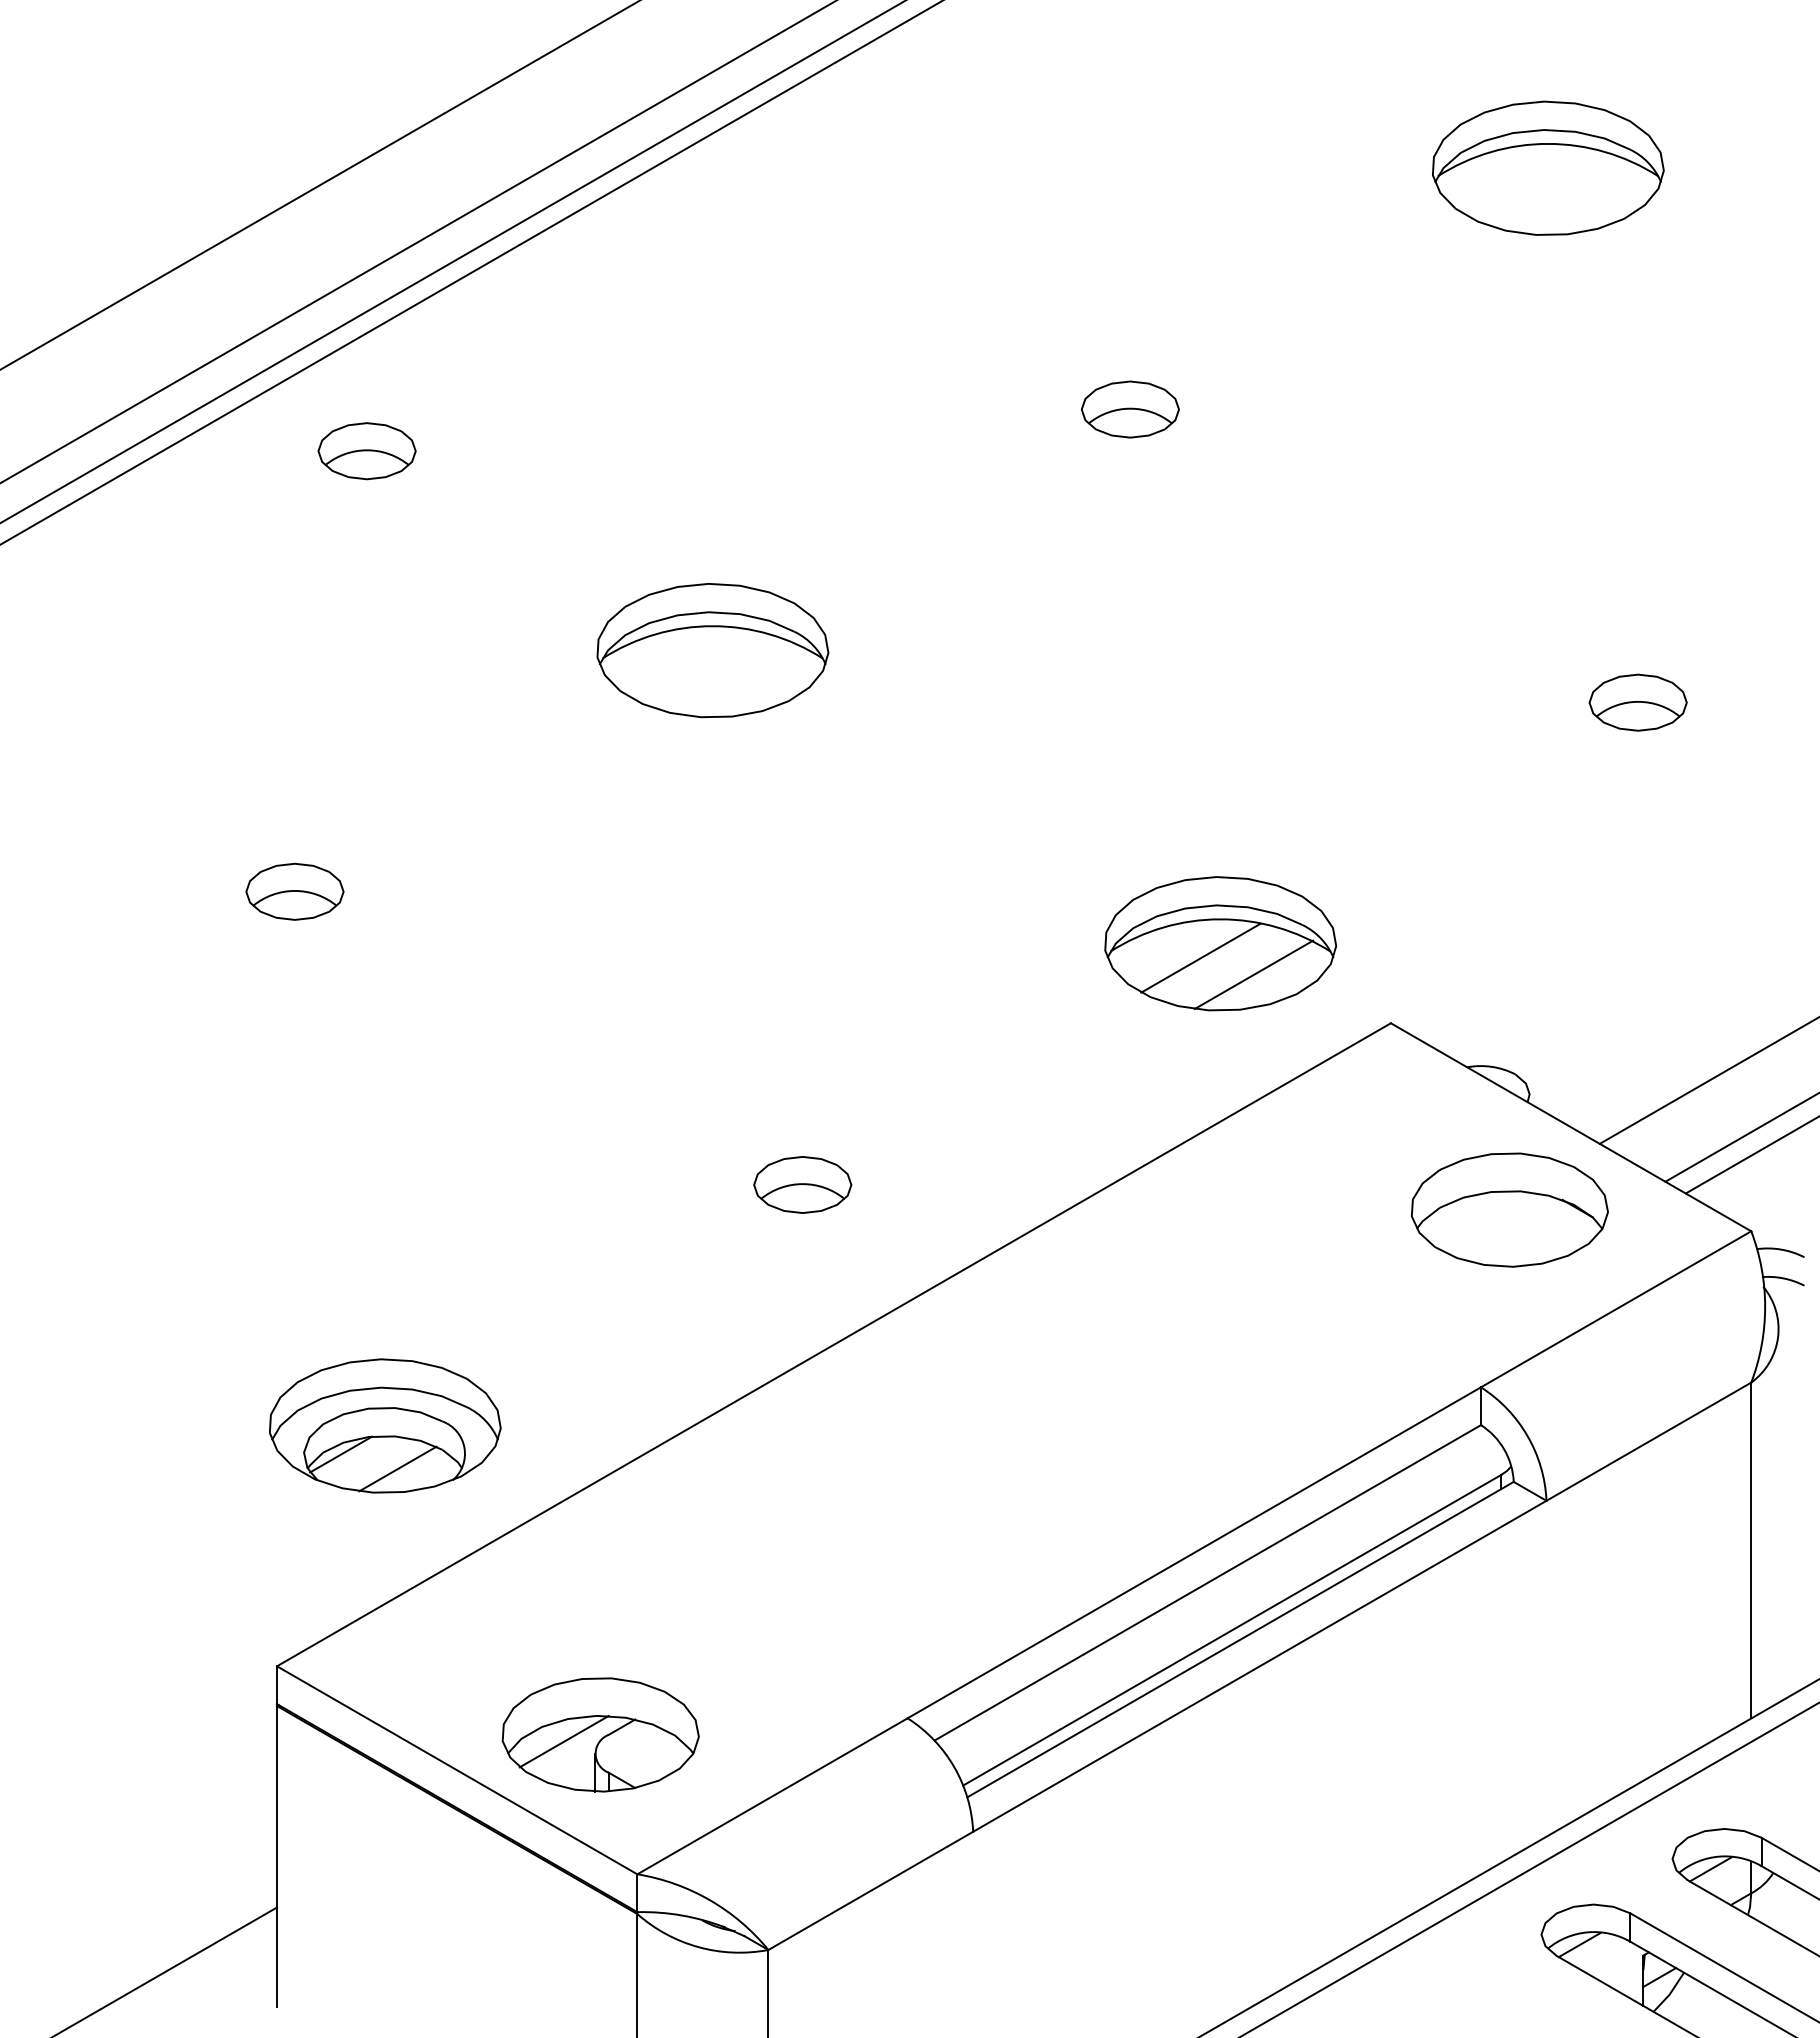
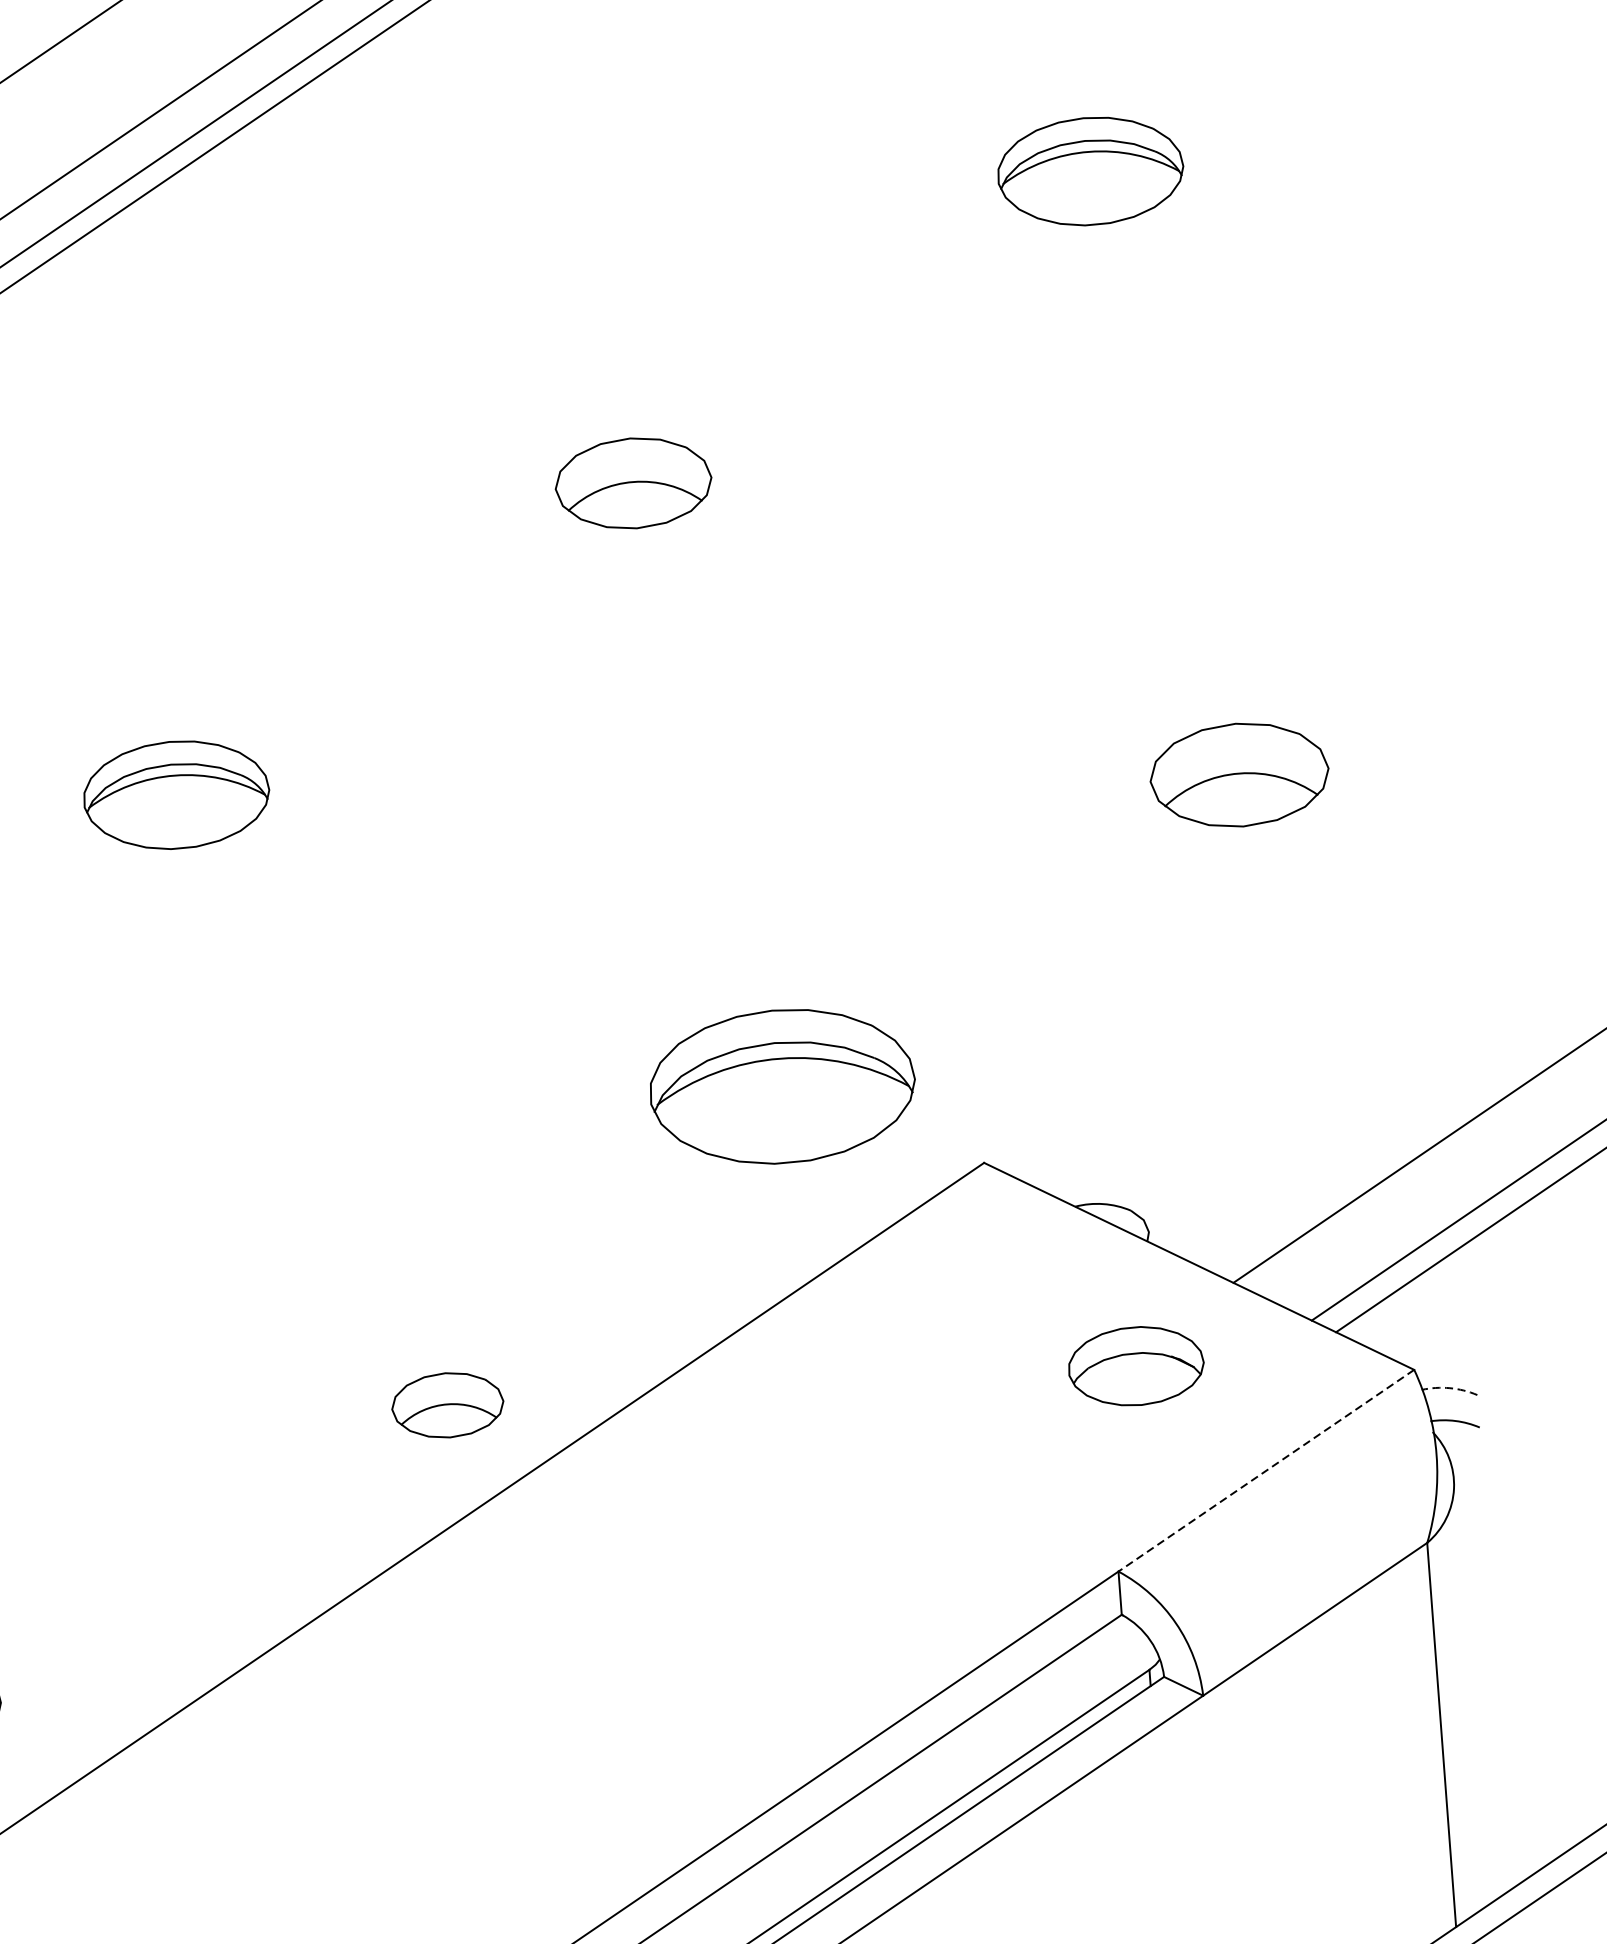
part: (1548, 167) -> (1090, 170), size x0.7
part: (1129, 409) -> (632, 483), size x1.4
part: (712, 650) -> (176, 794), size x0.7
part: (1637, 702) -> (1238, 774), size x1.6
line: (1200, 957) -> (760, 1104), removed
line: (1253, 974) -> (822, 1118), removed
part: (802, 1184) -> (447, 1404), moved
part: (1509, 1209) -> (1135, 1365), size x0.6
arc: (1781, 1249) -> (1450, 1388), solid -> dashed
line: (1615, 1309) -> (1265, 1470), solid -> dashed

